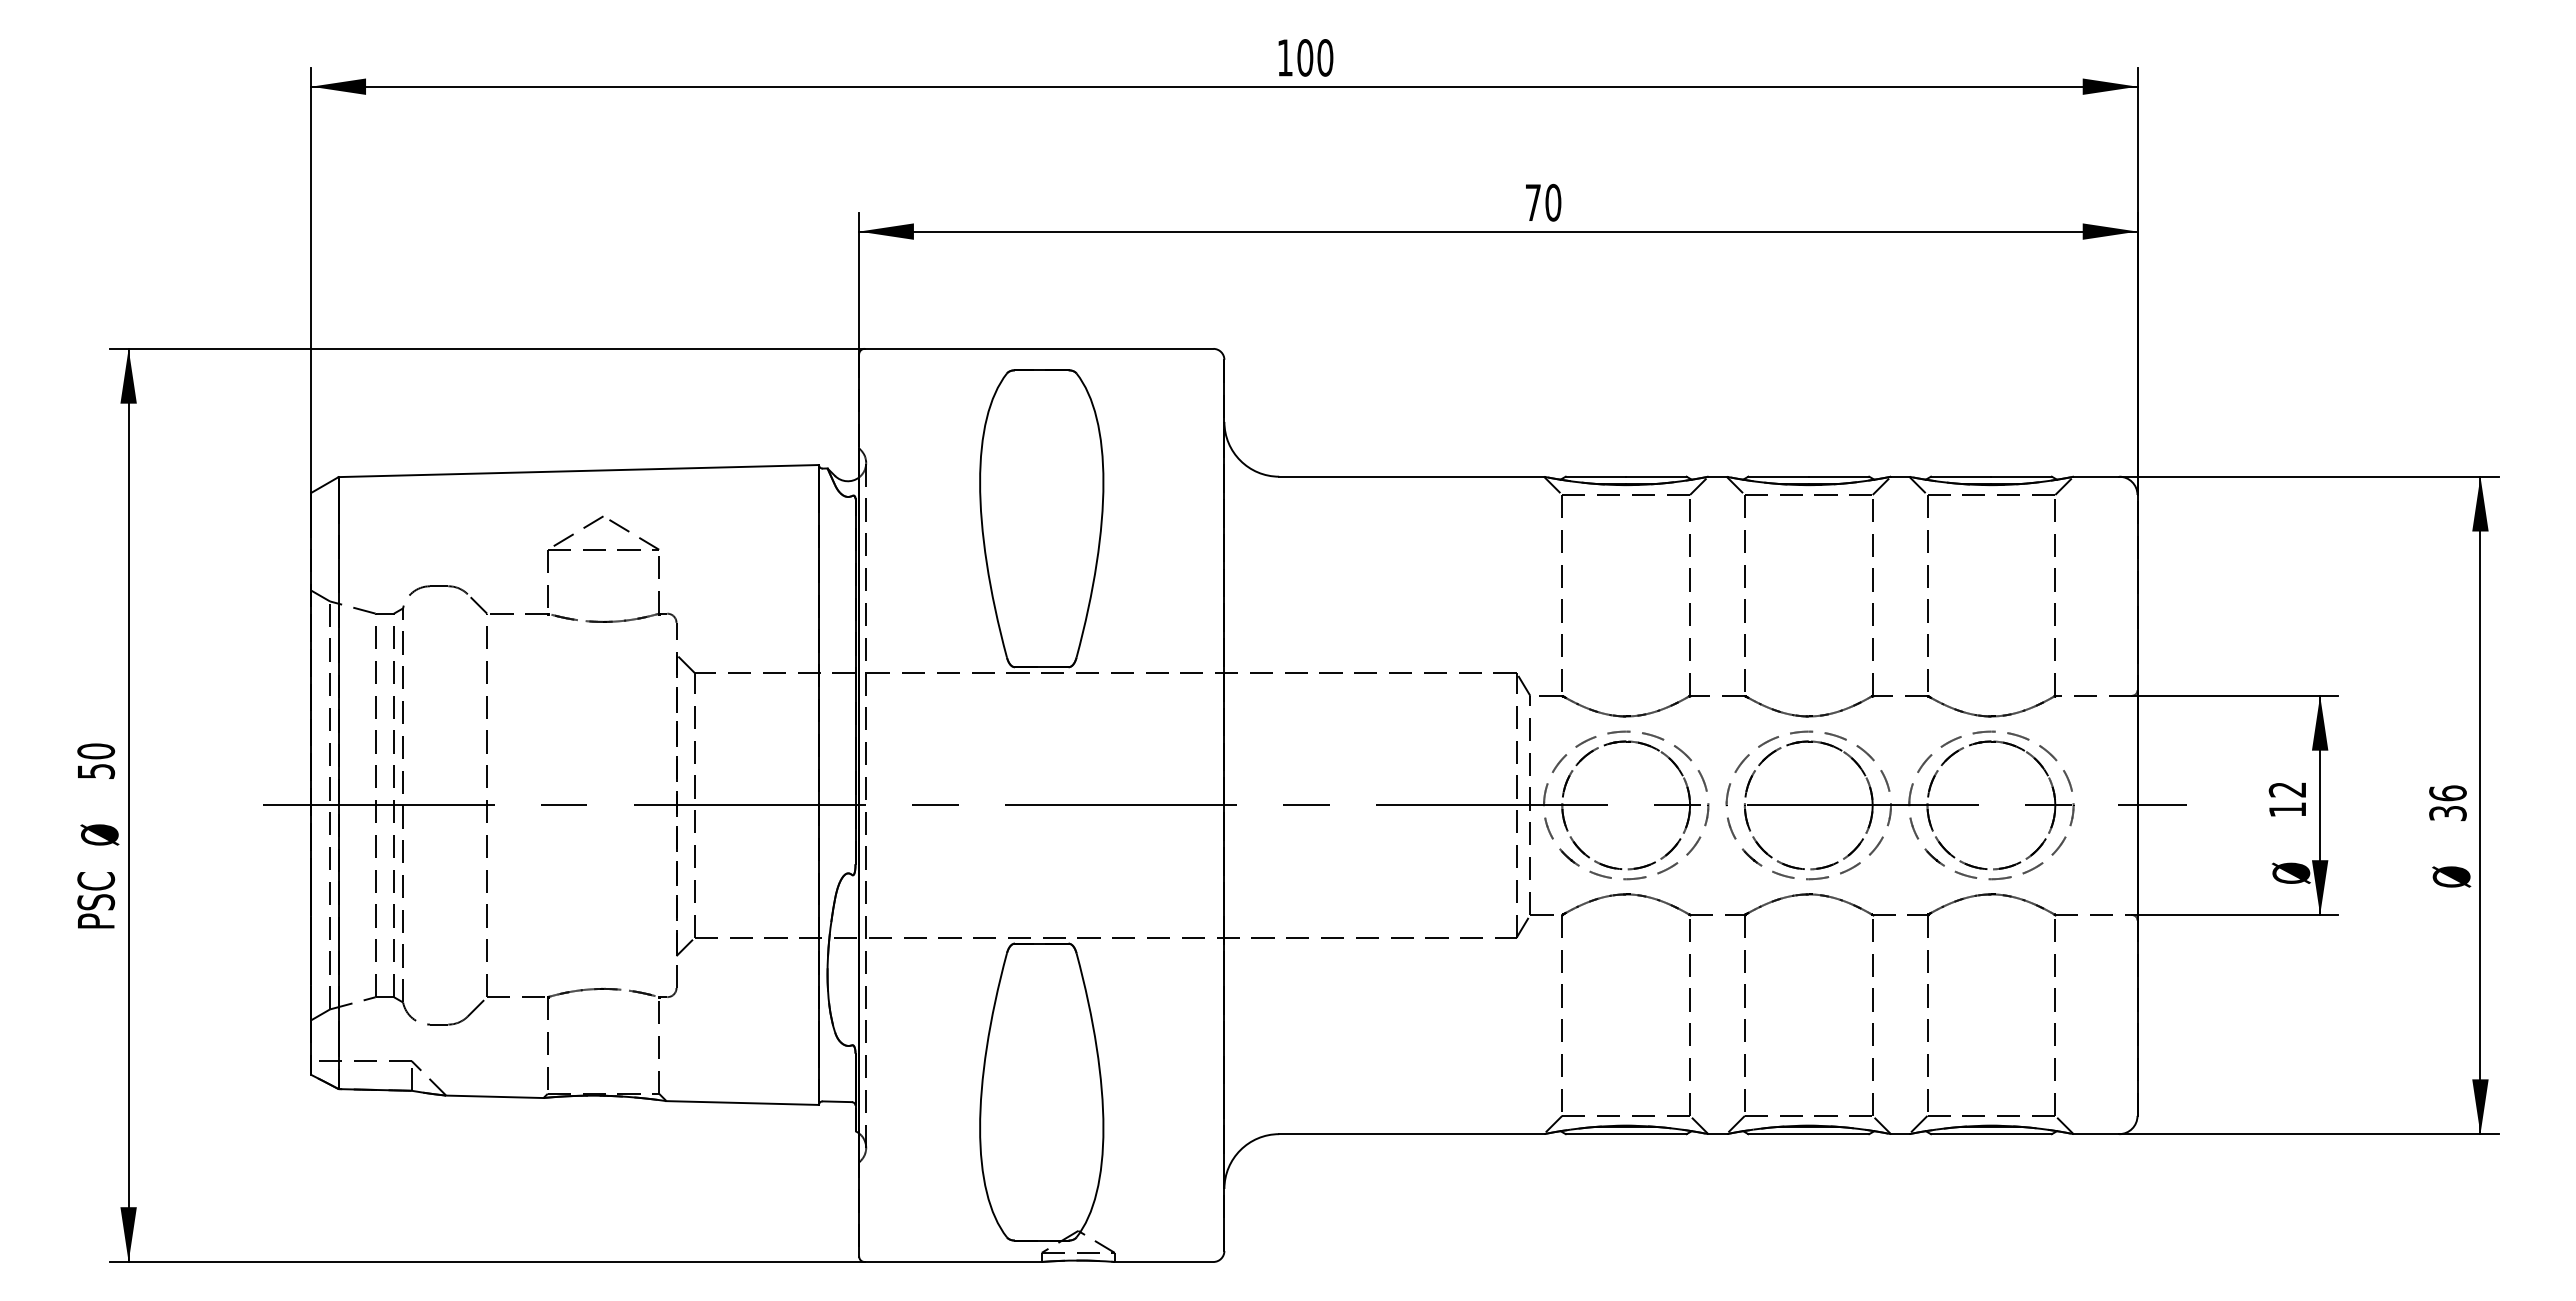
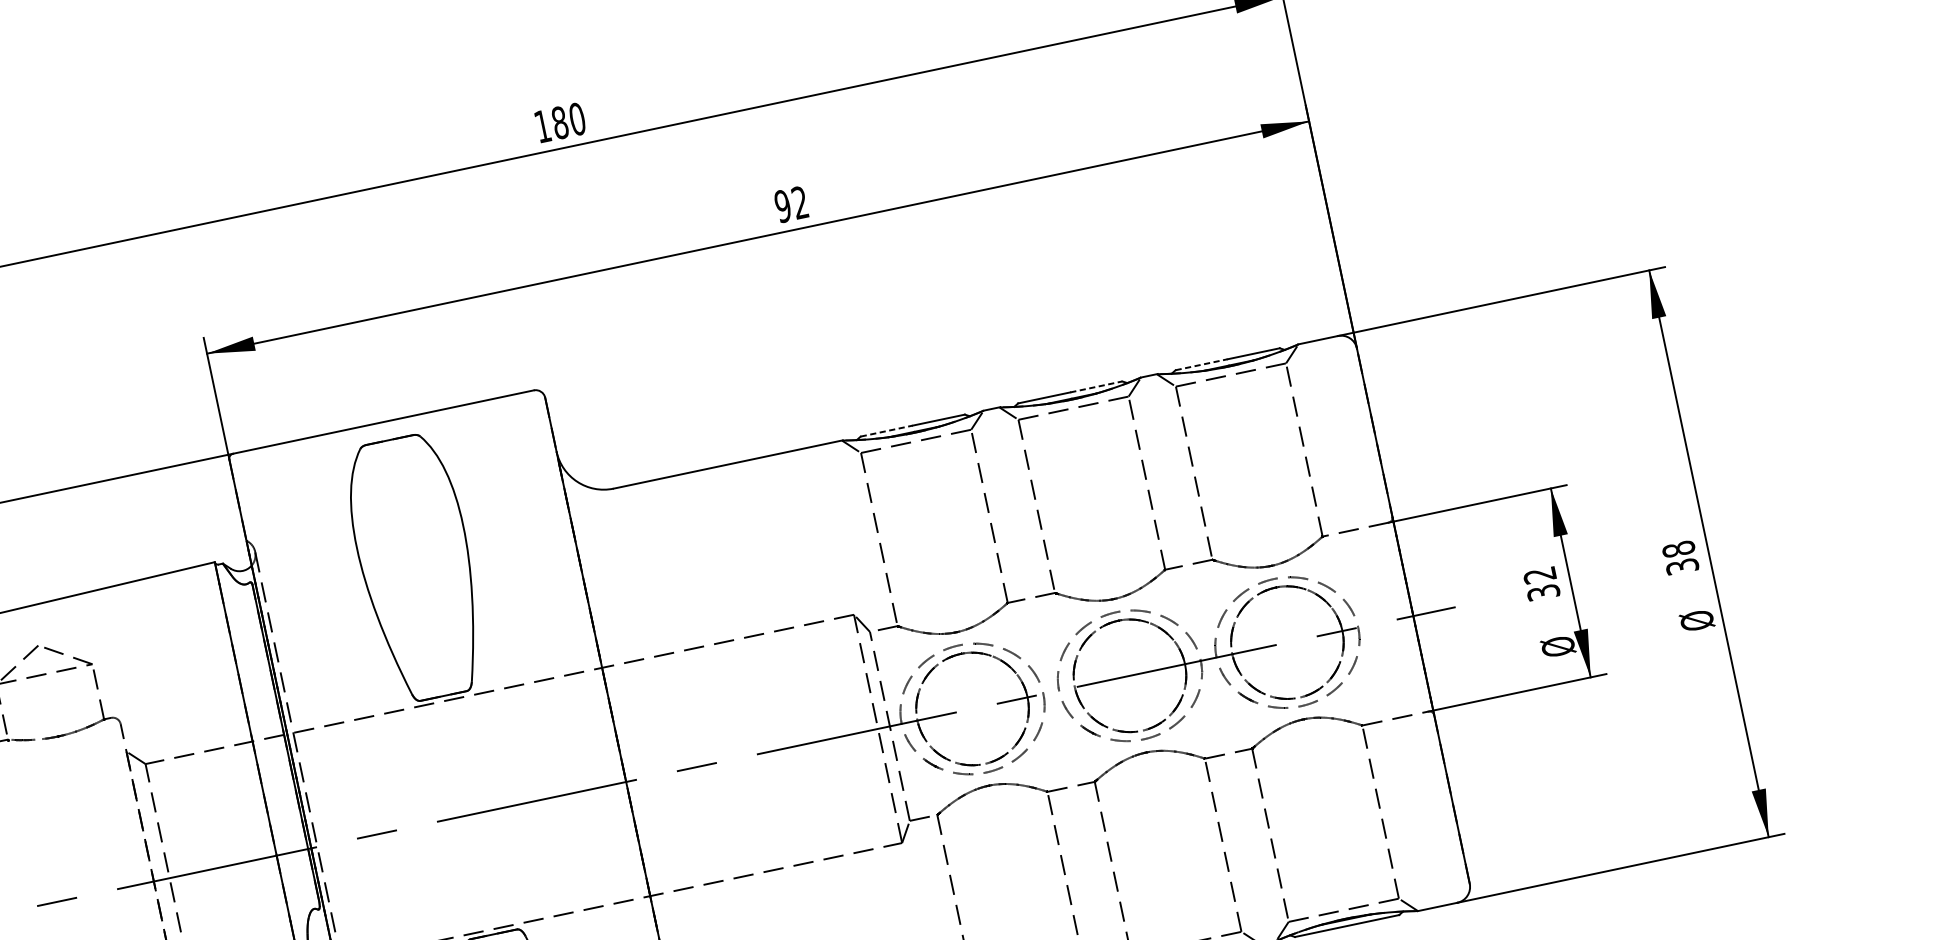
text: (1305, 57) -> (560, 122), 100 -> 180
text: (1543, 202) -> (791, 204), 70 -> 92
line: (1596, 476) -> (887, 430), solid -> dashed
line: (1839, 476) -> (1096, 386), solid -> dashed
line: (1961, 476) -> (1201, 364), solid -> dashed
text: (2447, 793) -> (1678, 549), 36 -> 38
text: (2287, 809) -> (1543, 592), 12 -> 32

